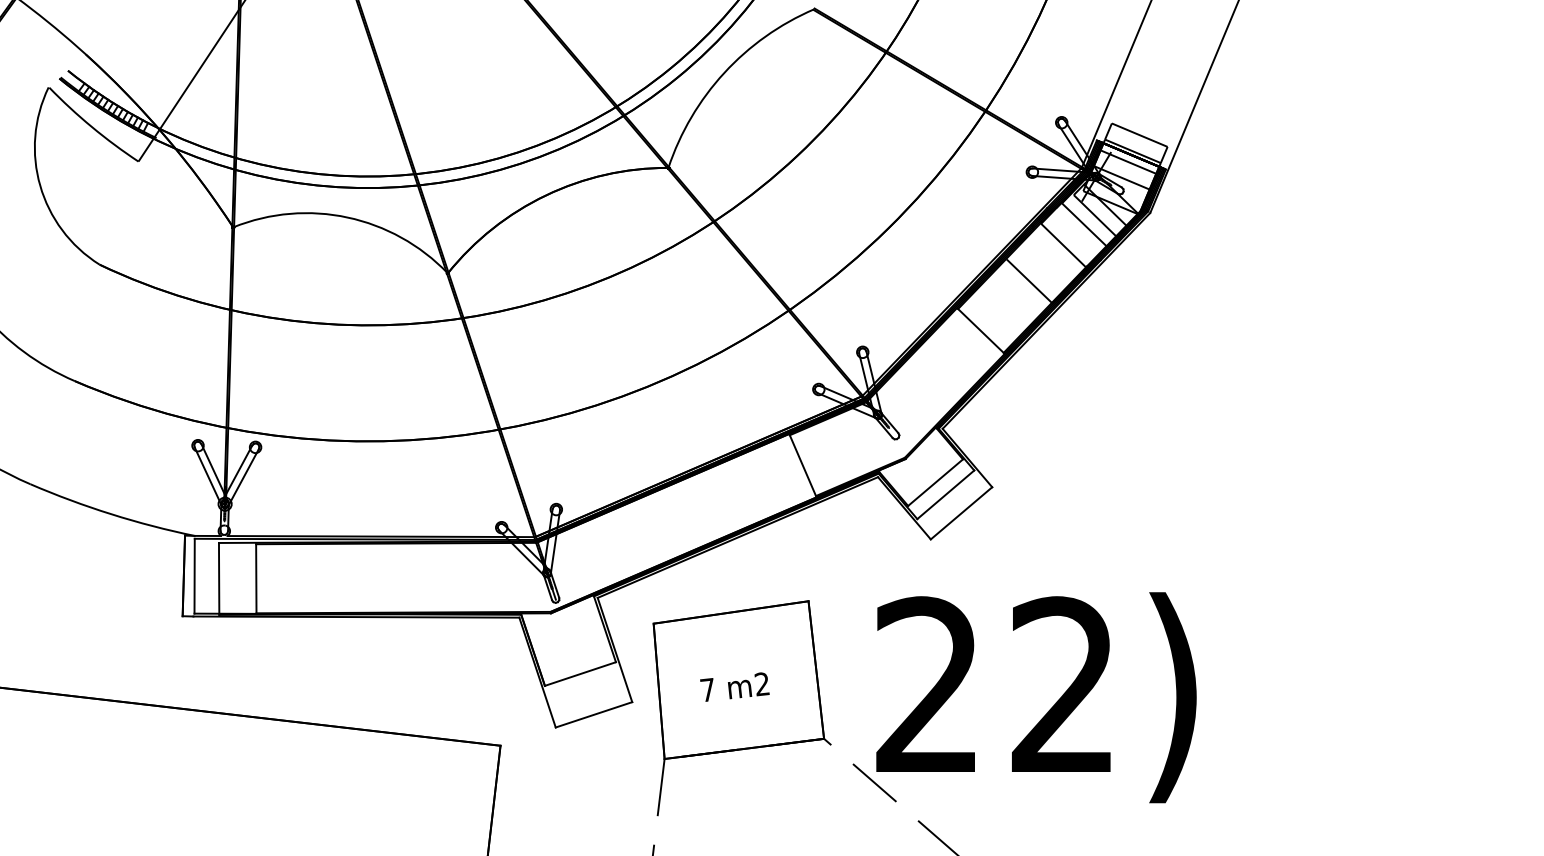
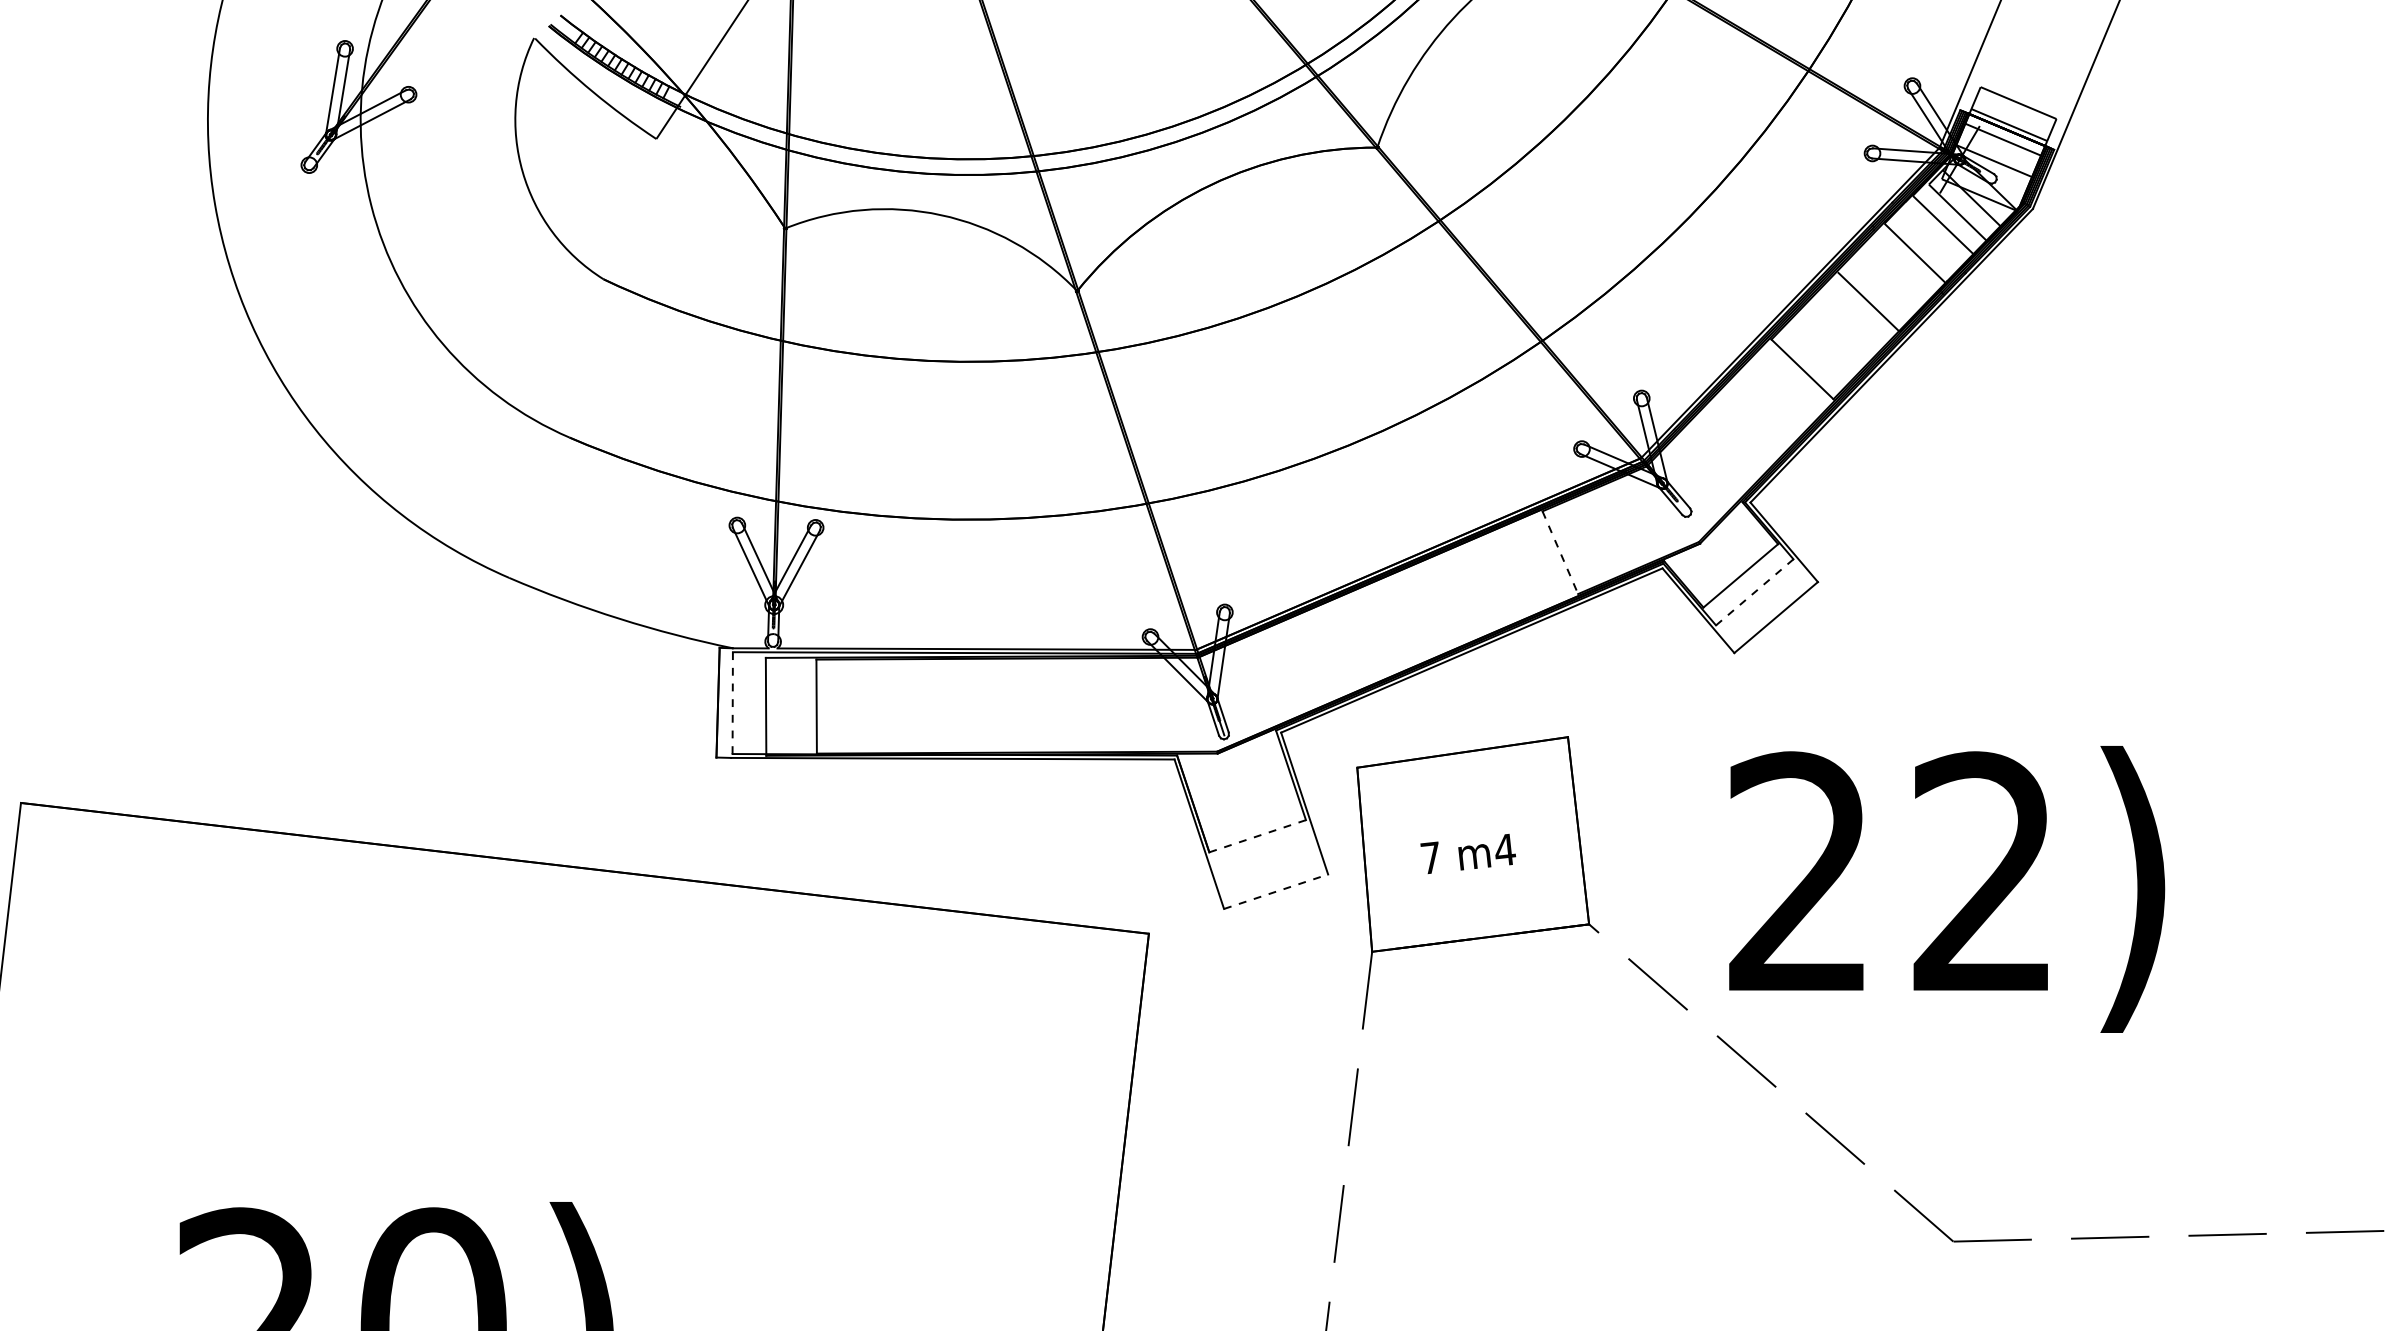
line: (803, 466) -> (1560, 553), solid -> dashed
line: (945, 494) -> (1754, 592), solid -> dashed
line: (194, 576) -> (732, 703), solid -> dashed
line: (580, 674) -> (1257, 836), solid -> dashed
text: (762, 683) -> (1505, 849), m2 -> m4
text: (1036, 697) -> (1947, 889), moved
line: (594, 714) -> (1276, 891), solid -> dashed

